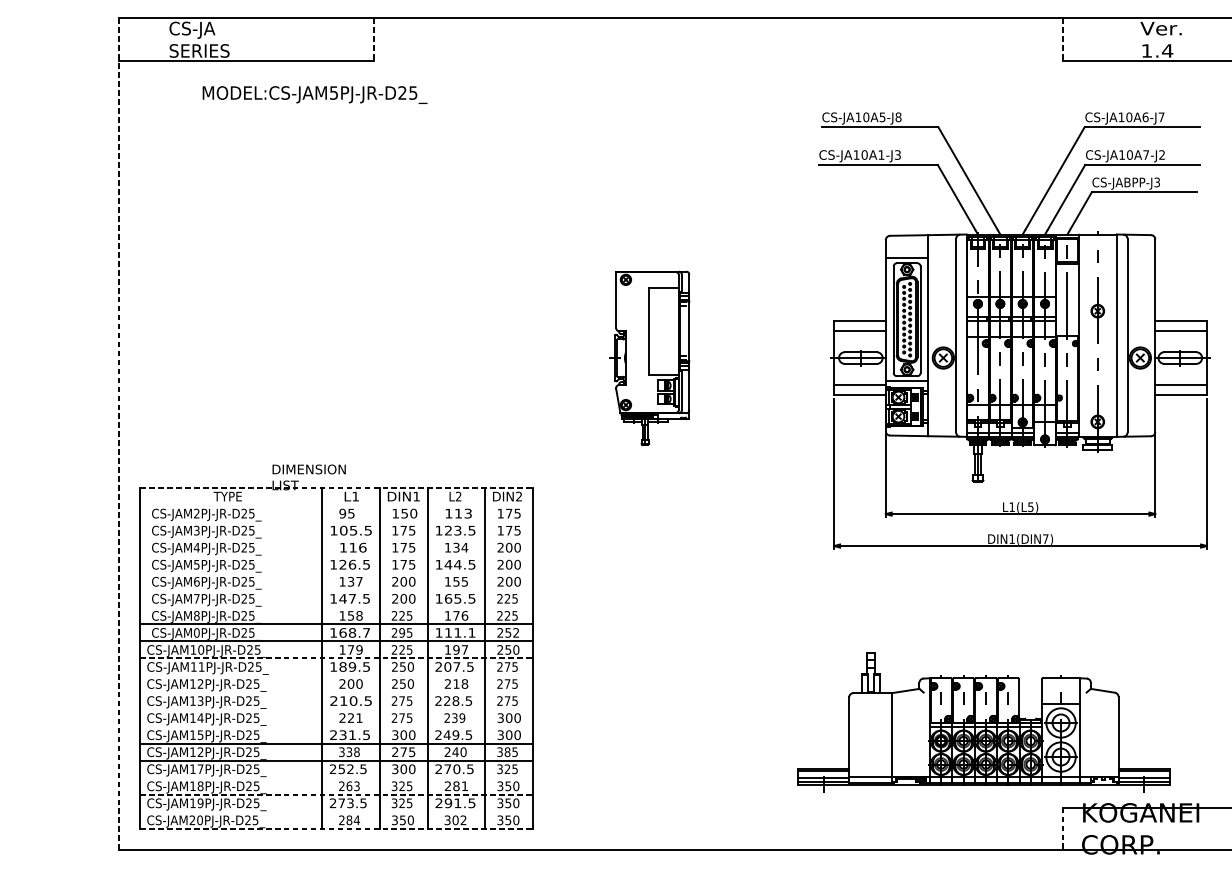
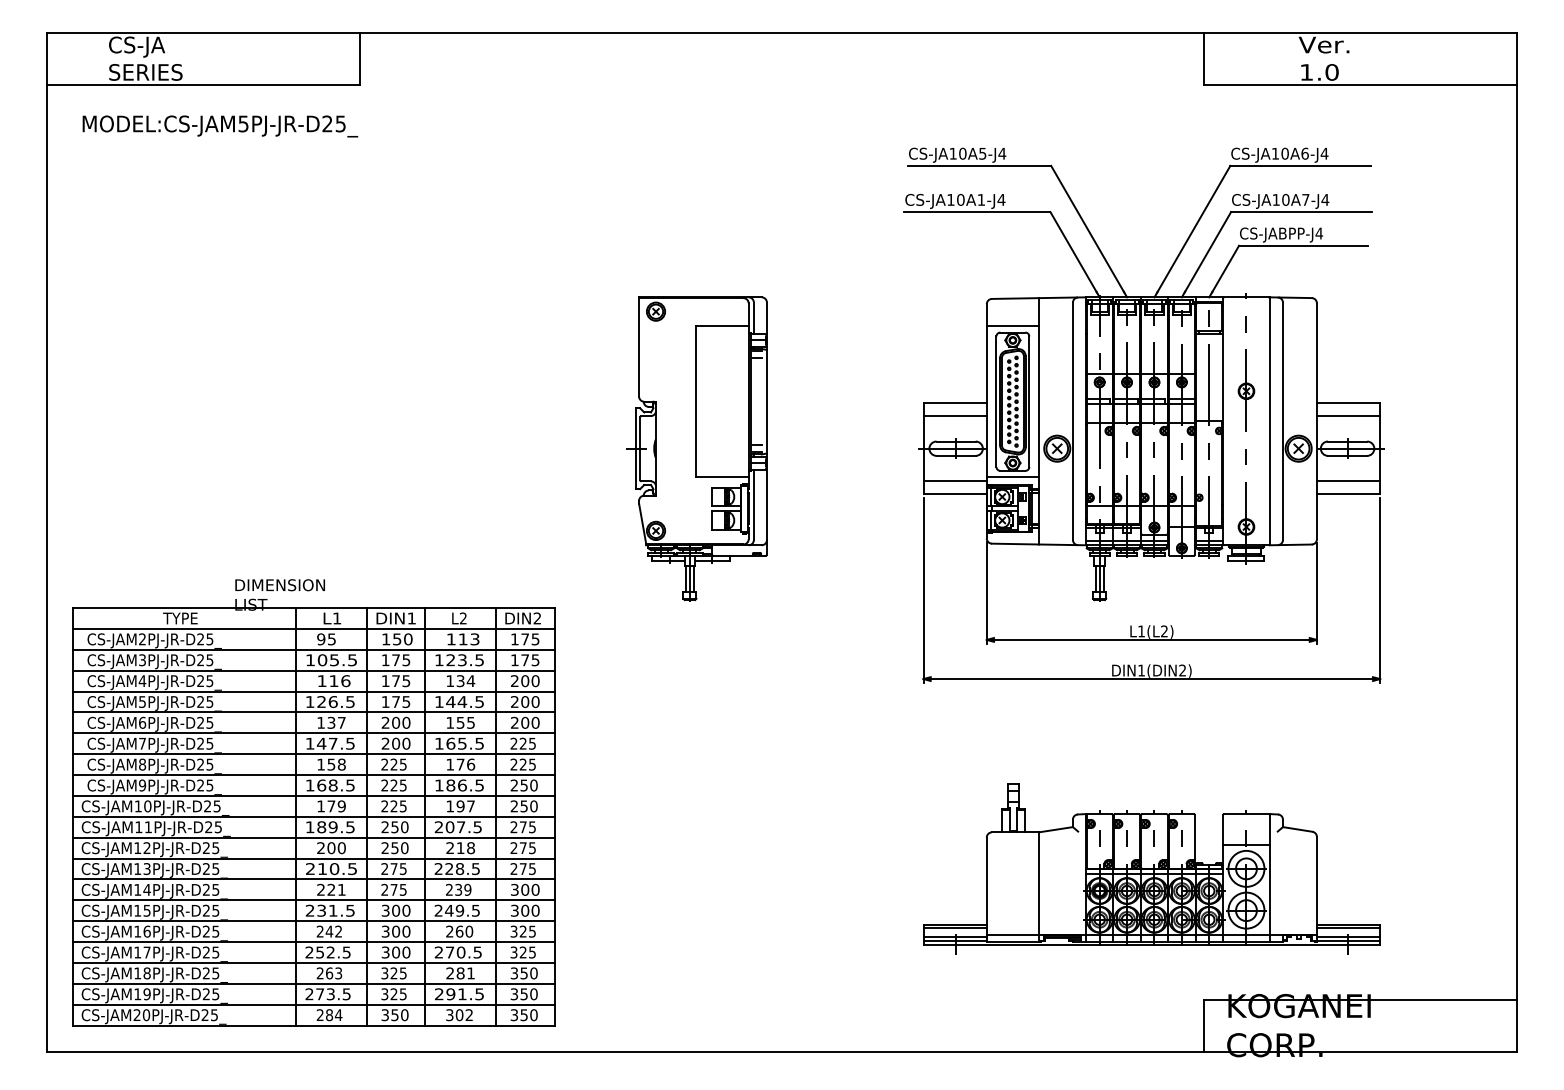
line: (374, 40) -> (360, 59), dashed -> solid
line: (1062, 40) -> (1203, 59), dashed -> solid
text: (1167, 51) -> (1332, 72), 1.4 -> 1.0
text: (315, 95) -> (220, 126), moved
text: (898, 117) -> (1002, 153), CS-JA10A5-J8 -> CS-JA10A5-J4
text: (1161, 117) -> (1324, 153), CS-JA10A6-J7 -> CS-JA10A6-J4
text: (897, 154) -> (1001, 199), CS-JA10A1-J3 -> CS-JA10A1-J4
text: (1162, 154) -> (1325, 199), CS-JA10A7-J2 -> CS-JA10A7-J4
text: (1157, 182) -> (1319, 233), CS-JABPP-J3 -> CS-JABPP-J4
part: (648, 357) -> (696, 448), size x1.43
line: (118, 434) -> (46, 542), dashed -> solid
line: (336, 488) -> (313, 608), dashed -> solid
line: (336, 504) -> (313, 628), added
text: (1030, 507) -> (1164, 631), L1(L5) -> L1(L2)
line: (336, 521) -> (313, 649), added
line: (336, 539) -> (313, 670), added
text: (1045, 539) -> (1182, 670), DIN1(DIN7) -> DIN1(DIN2)
line: (336, 556) -> (313, 691), added
line: (336, 573) -> (313, 712), added
line: (336, 590) -> (313, 733), added
line: (336, 607) -> (313, 754), added
text: (196, 632) -> (141, 785), CS-JAM0PJ-JR-D25_ -> CS-JAM9PJ-JR-D25_
text: (366, 632) -> (350, 785), 168.7 -> 168.5
text: (401, 632) -> (393, 785), 295 -> 225
text: (459, 632) -> (464, 785), 111.1 -> 186.5
text: (515, 632) -> (533, 785), 252 -> 250
line: (336, 658) -> (313, 816), dashed -> solid
line: (336, 675) -> (313, 837), added
line: (336, 692) -> (313, 858), added
line: (336, 709) -> (313, 879), added
part: (983, 722) -> (1151, 868), moved
line: (336, 726) -> (313, 900), added
text: (200, 752) -> (146, 931), CS-JAM12PJ-JR-D25_ -> CS-JAM16PJ-JR-D25_
text: (349, 752) -> (329, 931), 338 -> 242
text: (403, 752) -> (395, 931), 275 -> 300
text: (455, 752) -> (459, 931), 240 -> 260
text: (506, 752) -> (522, 931), 385 -> 325
line: (336, 777) -> (313, 962), added
line: (336, 794) -> (313, 983), dashed -> solid
line: (336, 811) -> (313, 1004), added
line: (336, 828) -> (313, 1025), dashed -> solid
line: (1062, 829) -> (1203, 1026), dashed -> solid

